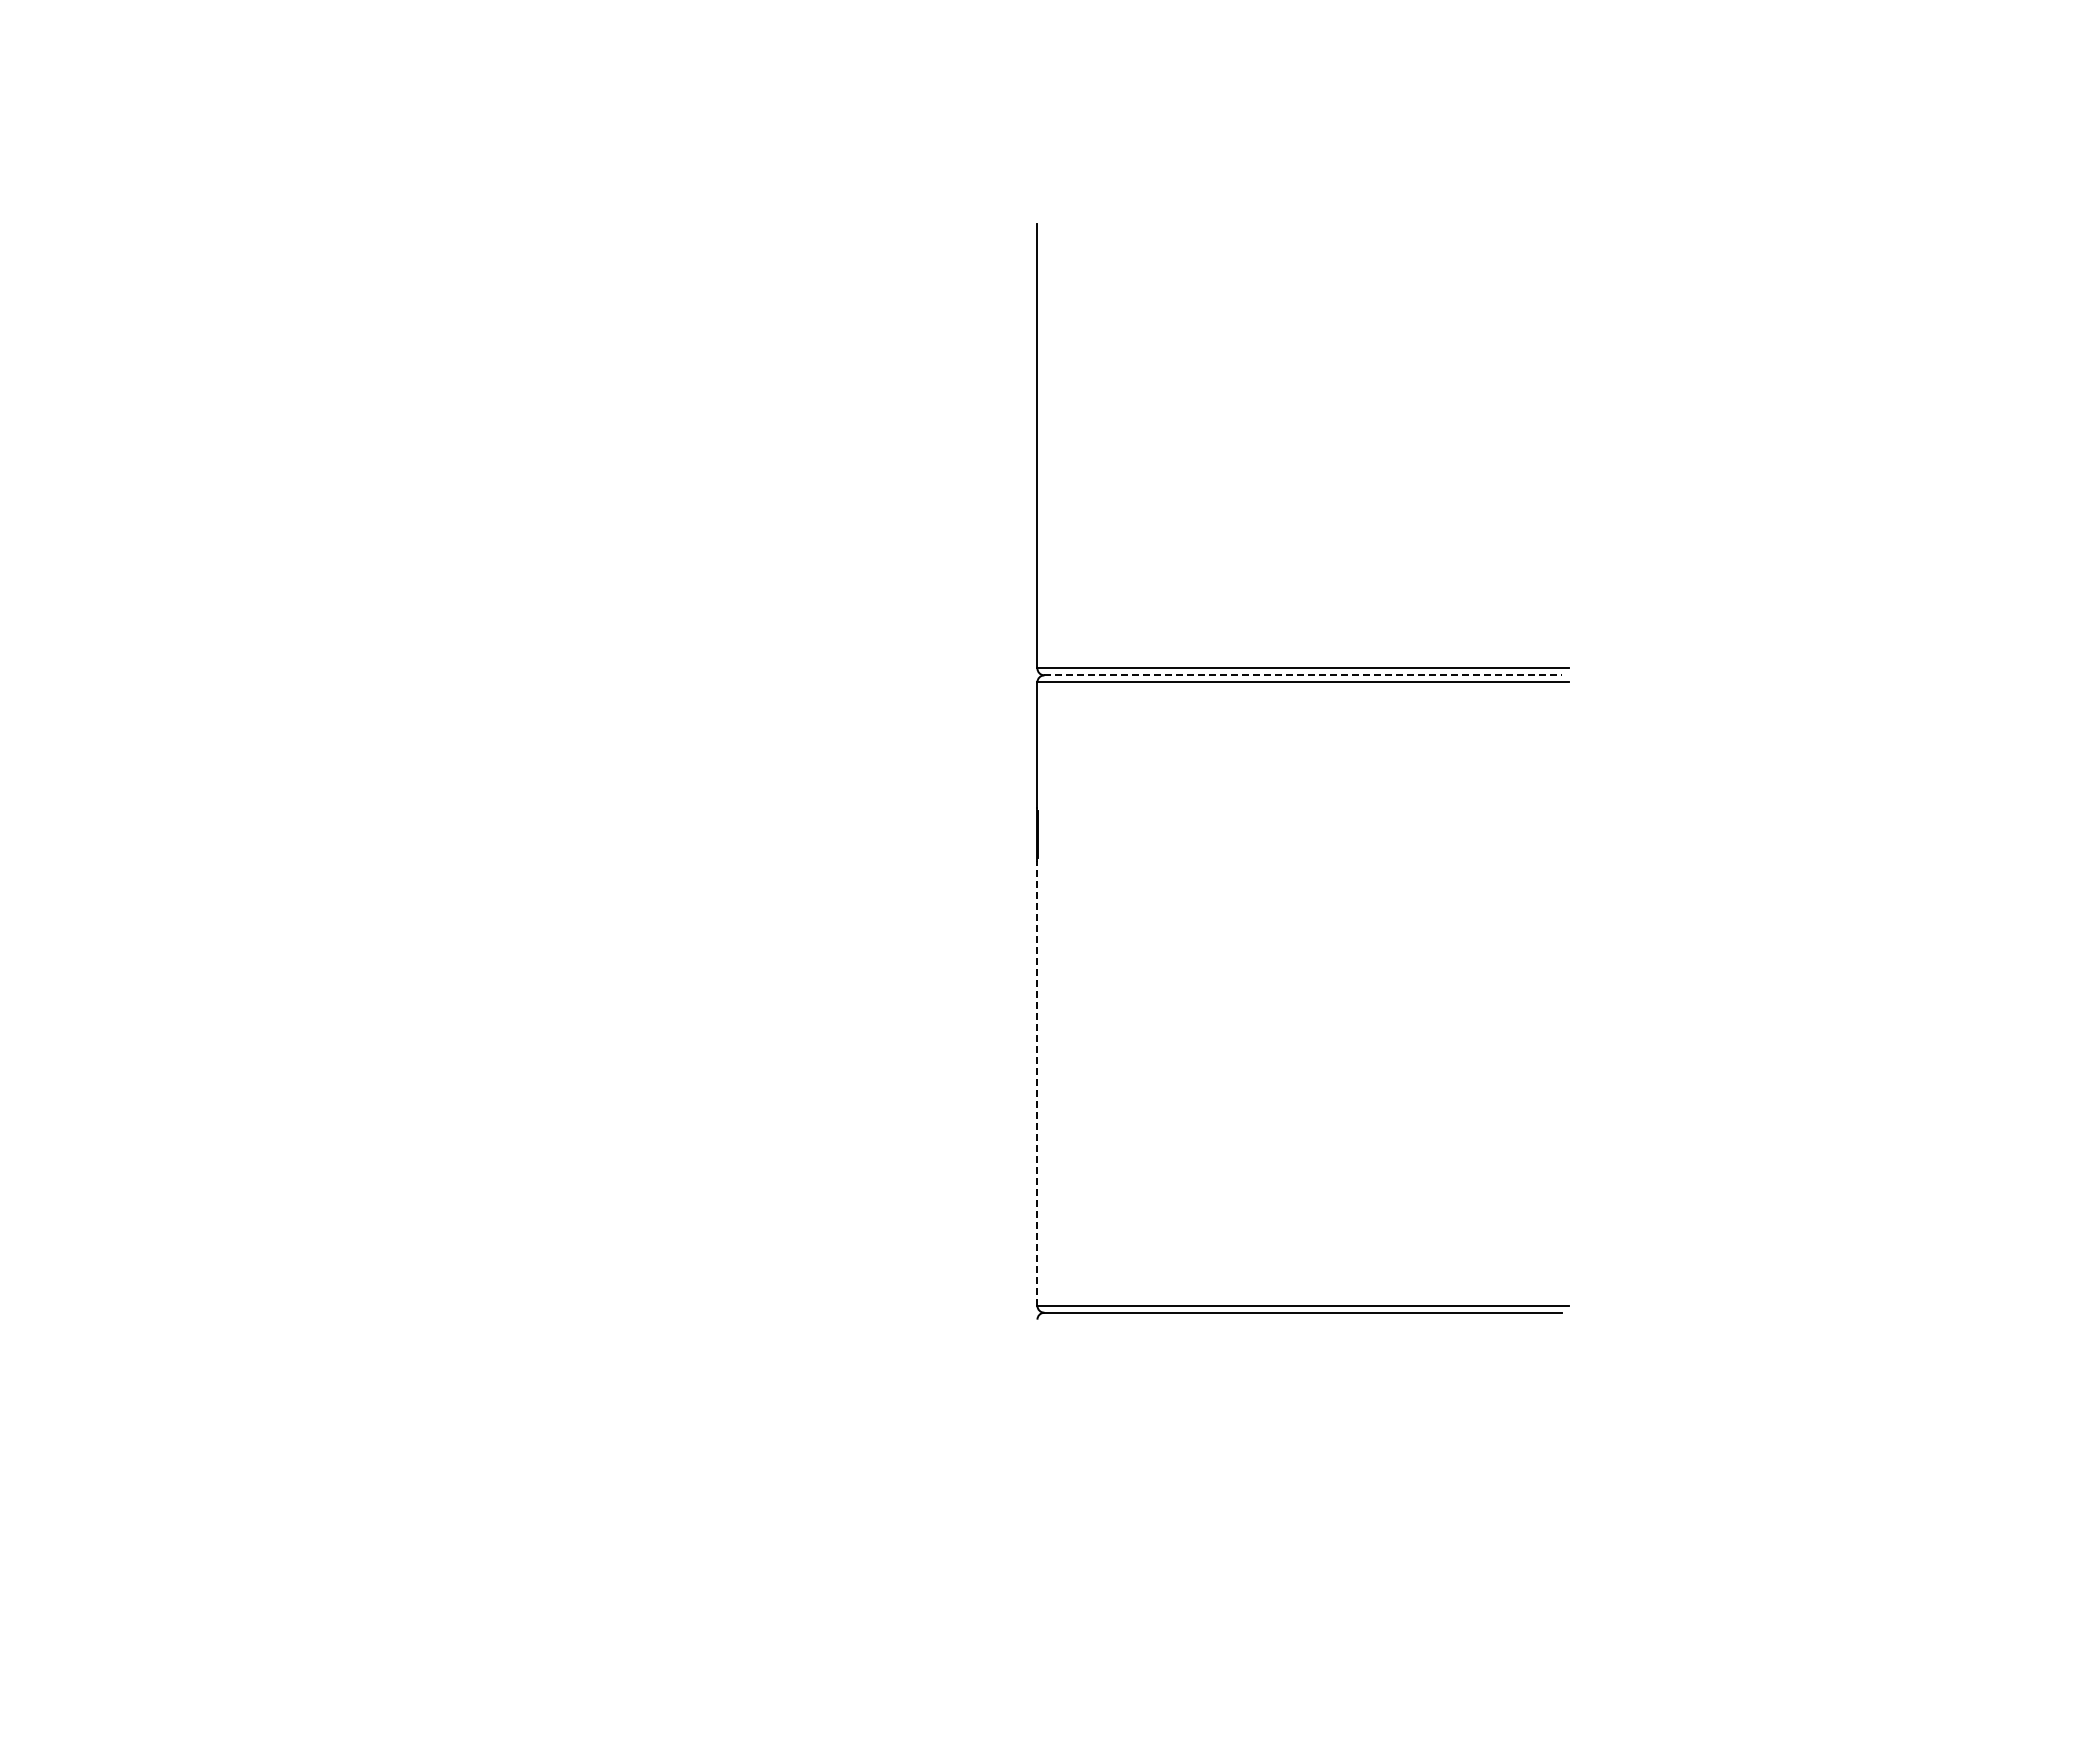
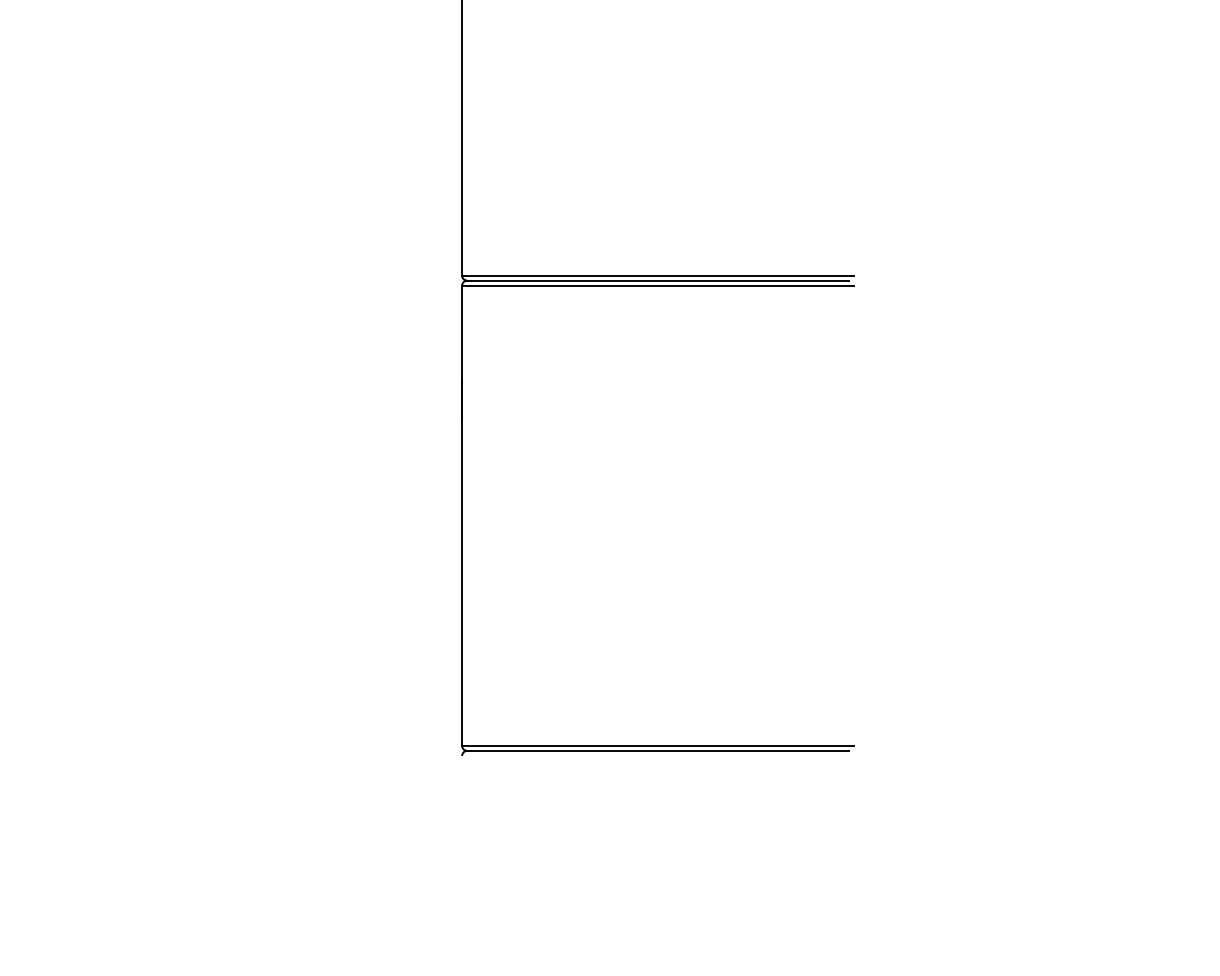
line: (1303, 675) -> (658, 280), dashed -> solid
line: (1037, 1082) -> (462, 581), dashed -> solid

